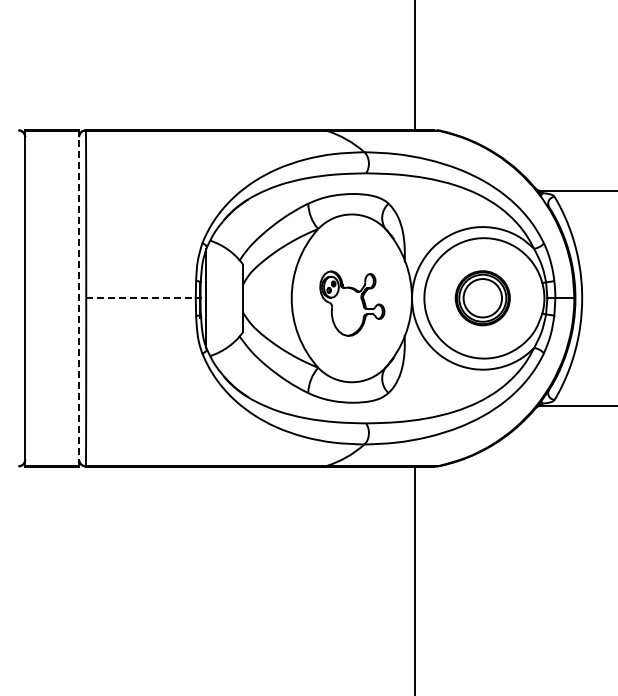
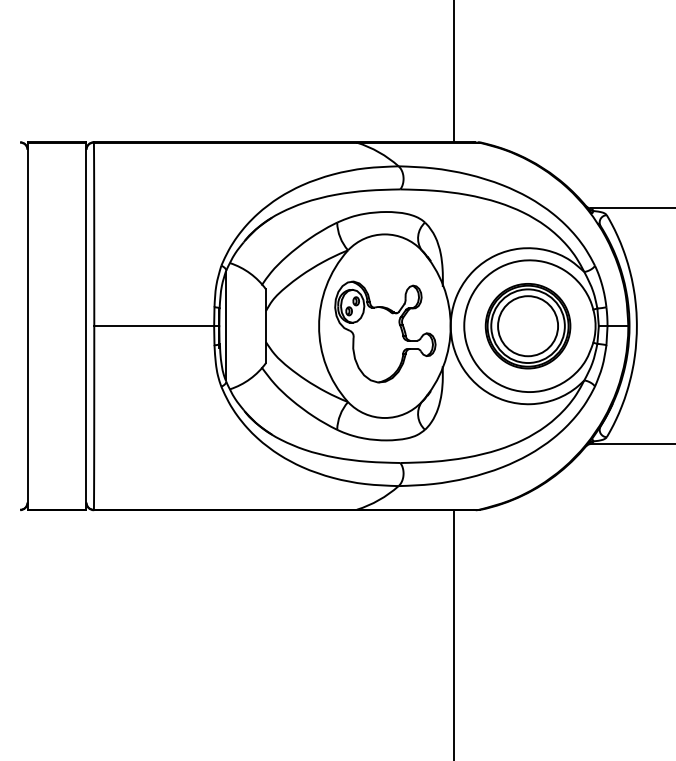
part: (482, 297) -> (527, 325), size x1.43
line: (79, 298) -> (86, 326), dashed -> solid
line: (141, 298) -> (154, 326), dashed -> solid
part: (352, 303) -> (385, 331), size x1.43

